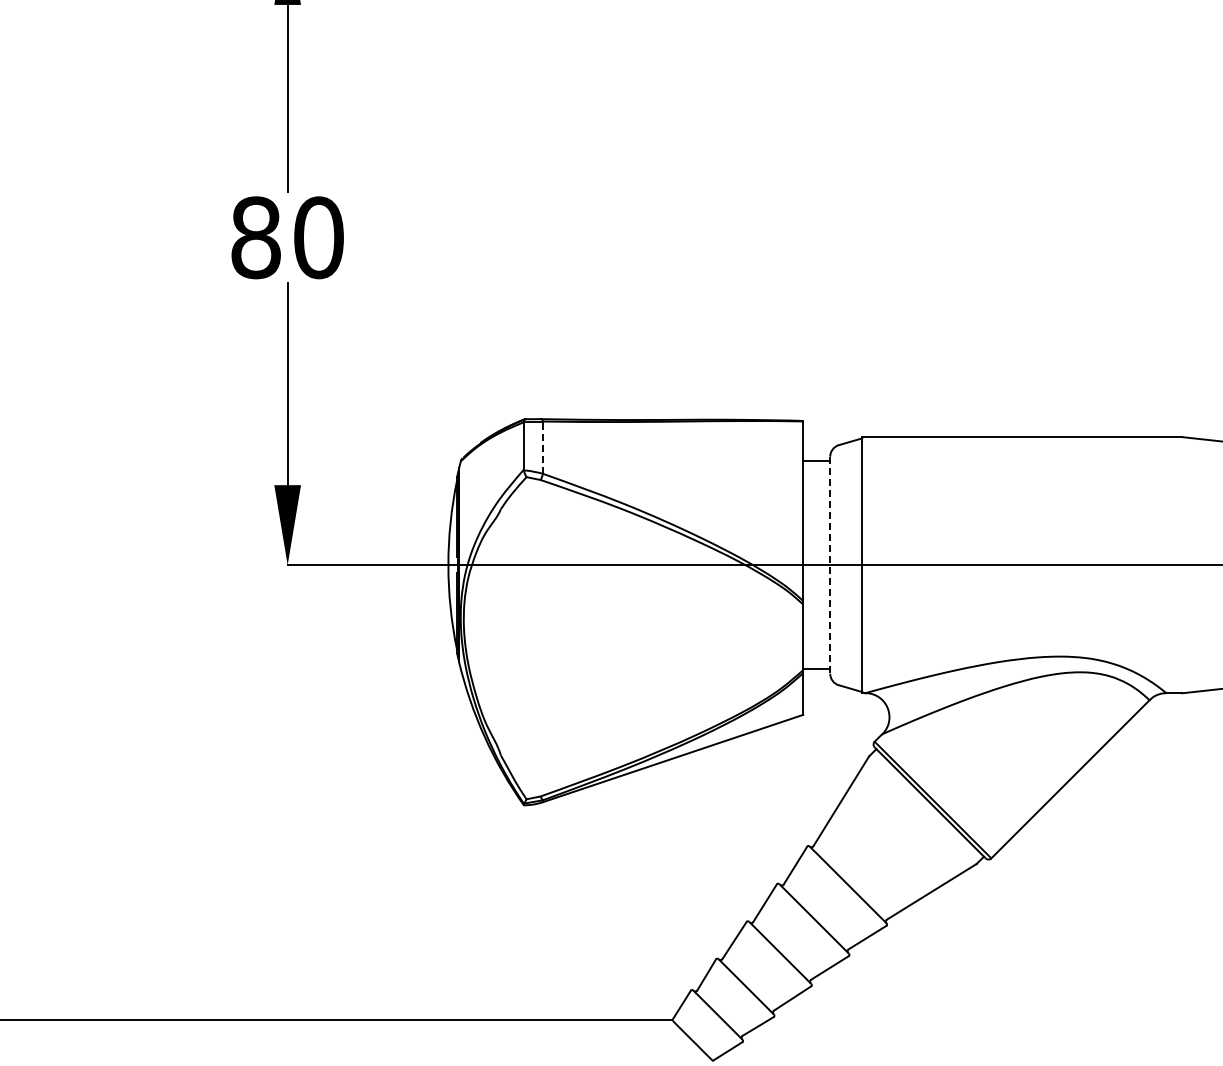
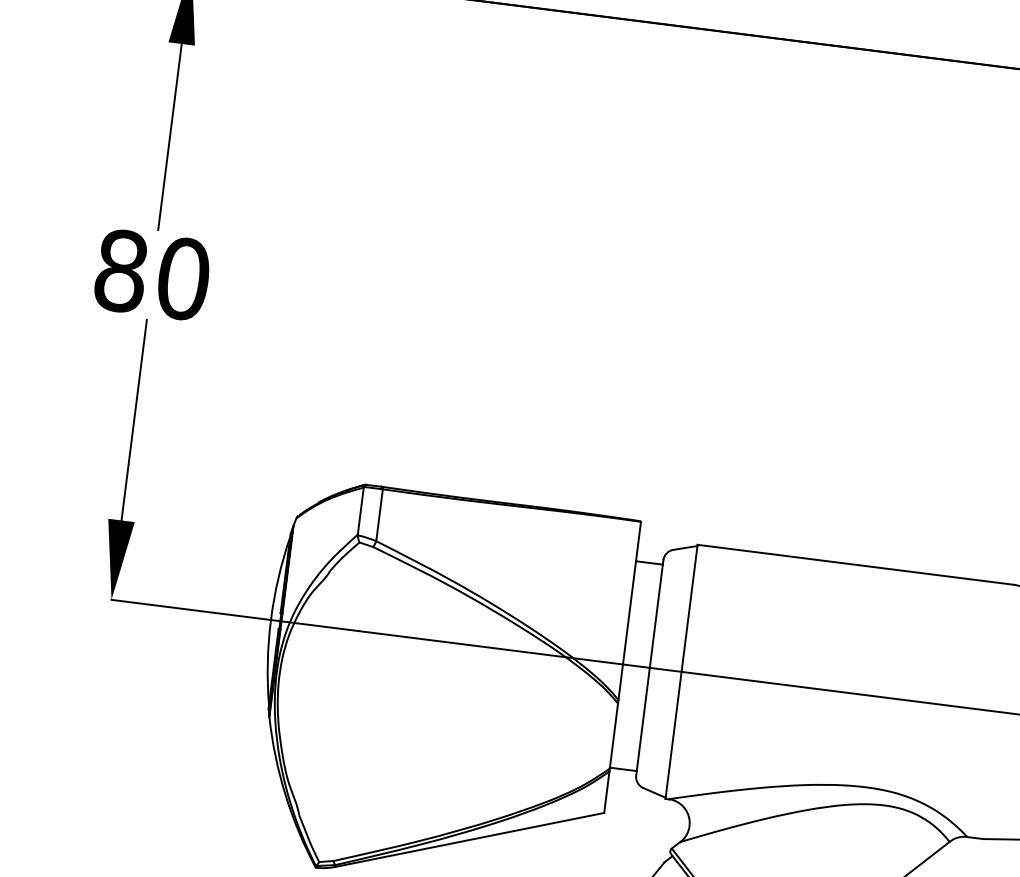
line: (542, 447) -> (379, 515), dashed -> solid
line: (830, 565) -> (650, 668), dashed -> solid

